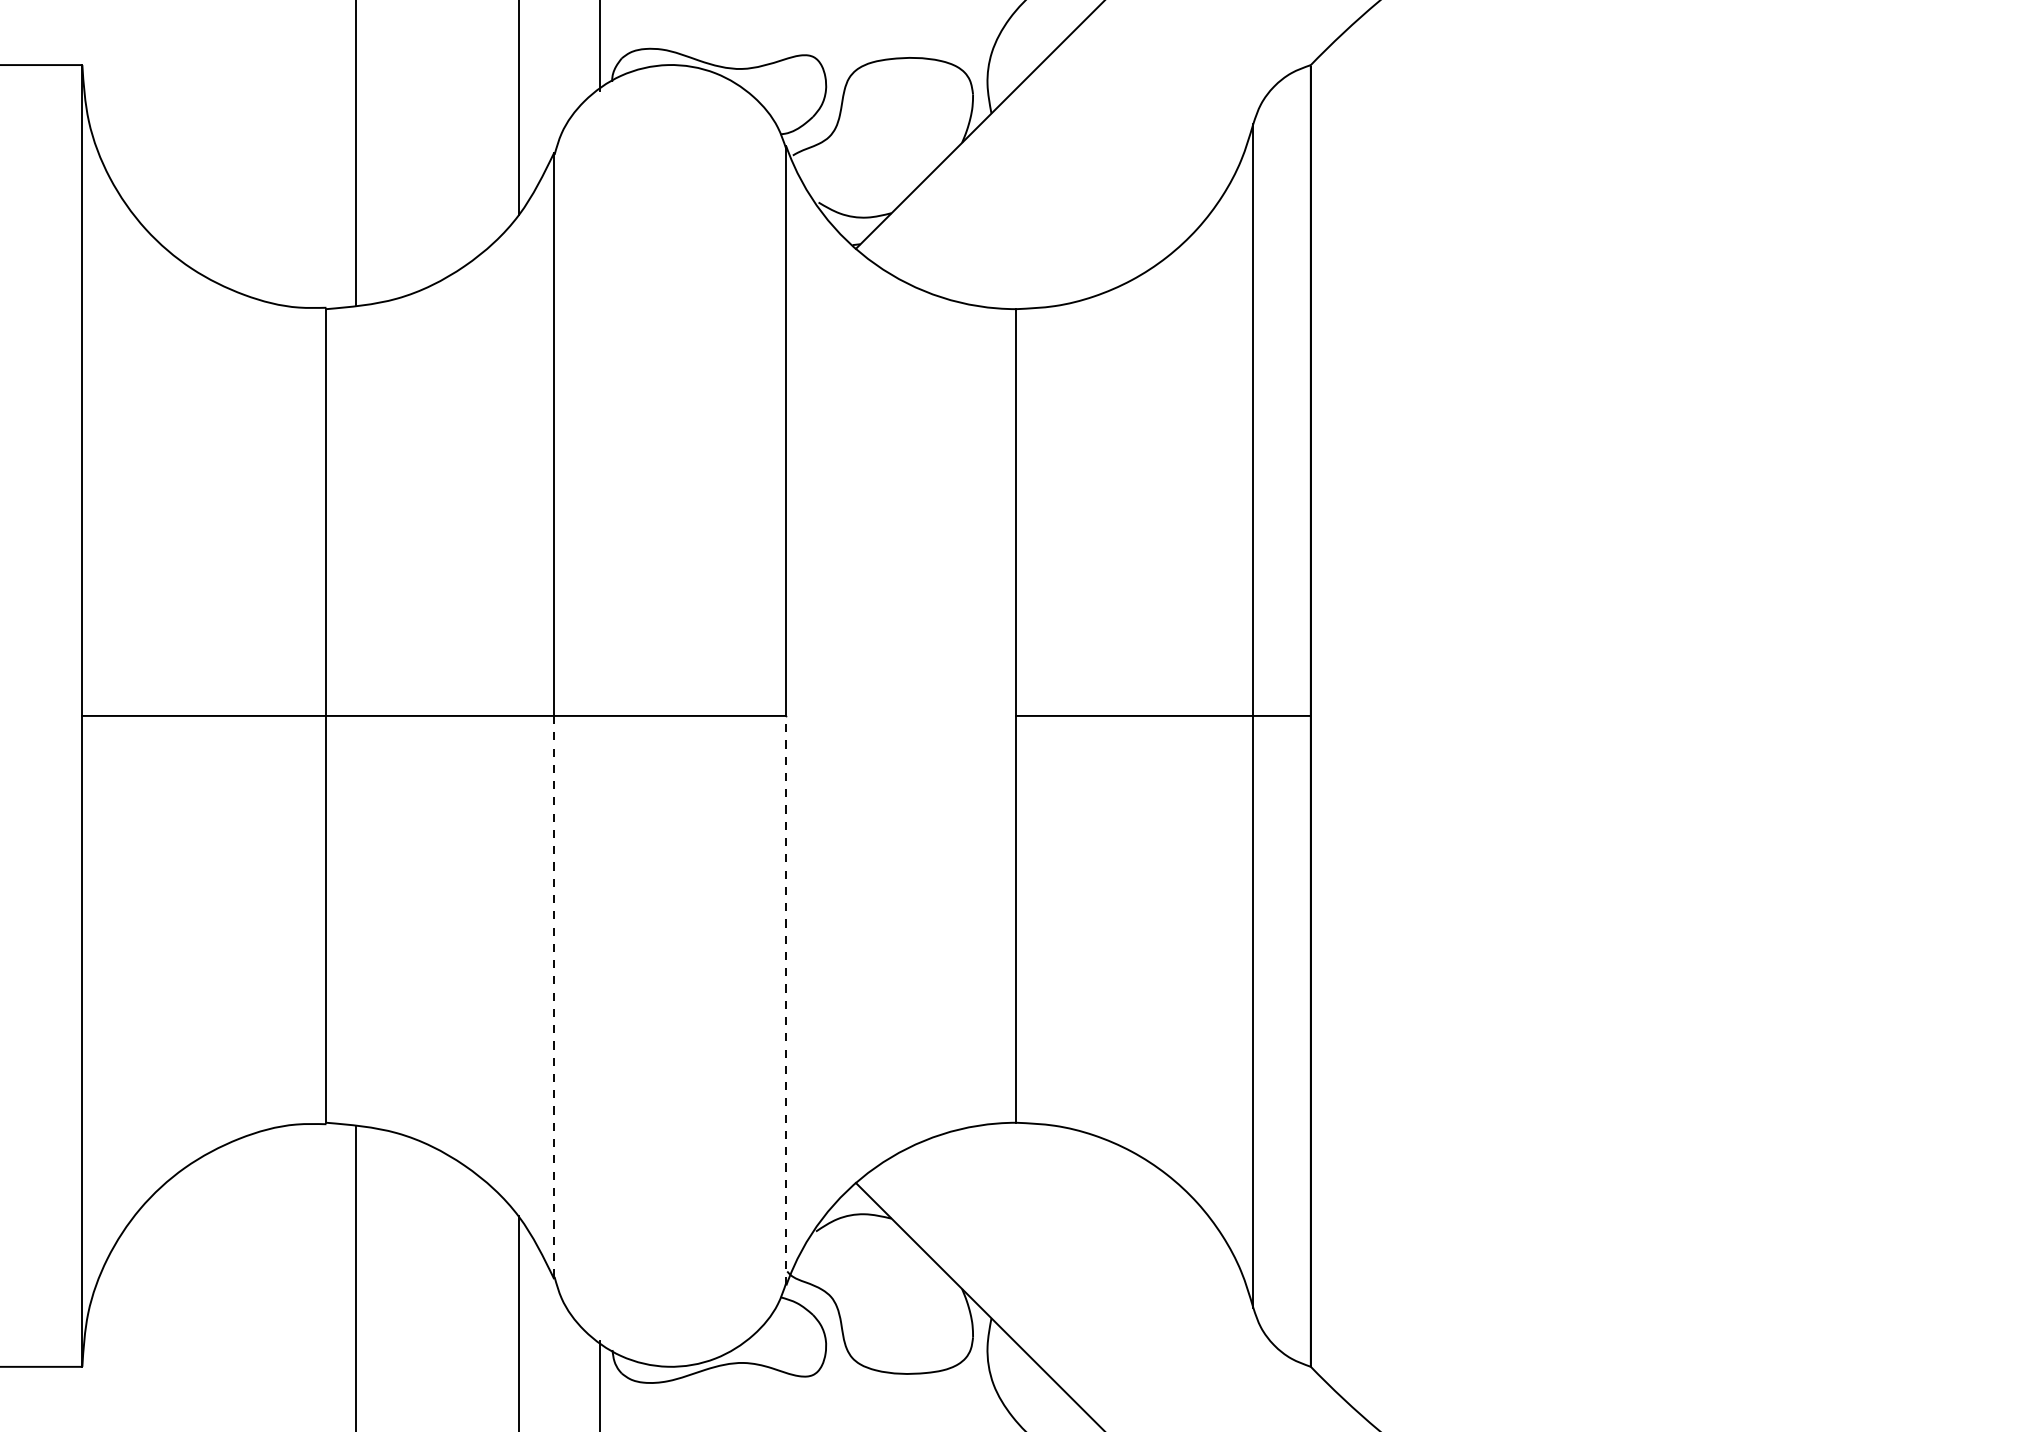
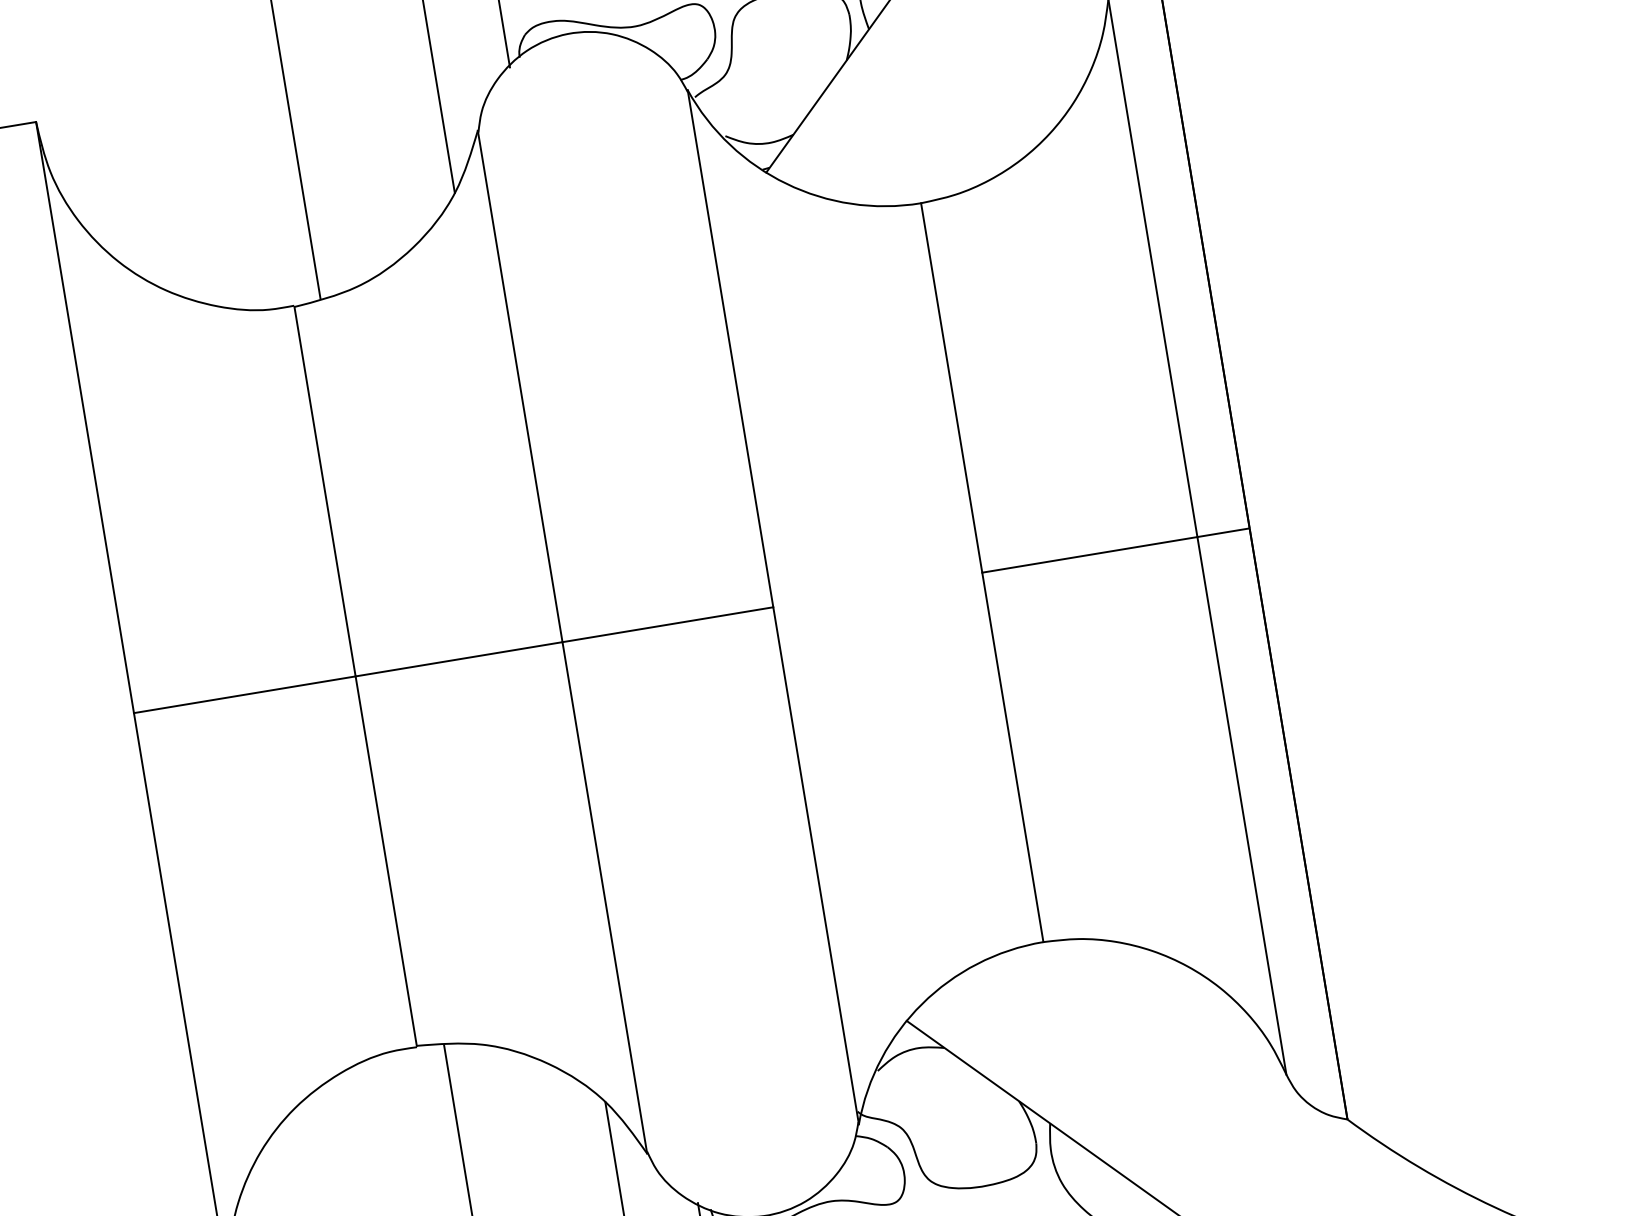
line: (554, 997) -> (605, 897), dashed -> solid
line: (786, 1000) -> (816, 865), dashed -> solid

